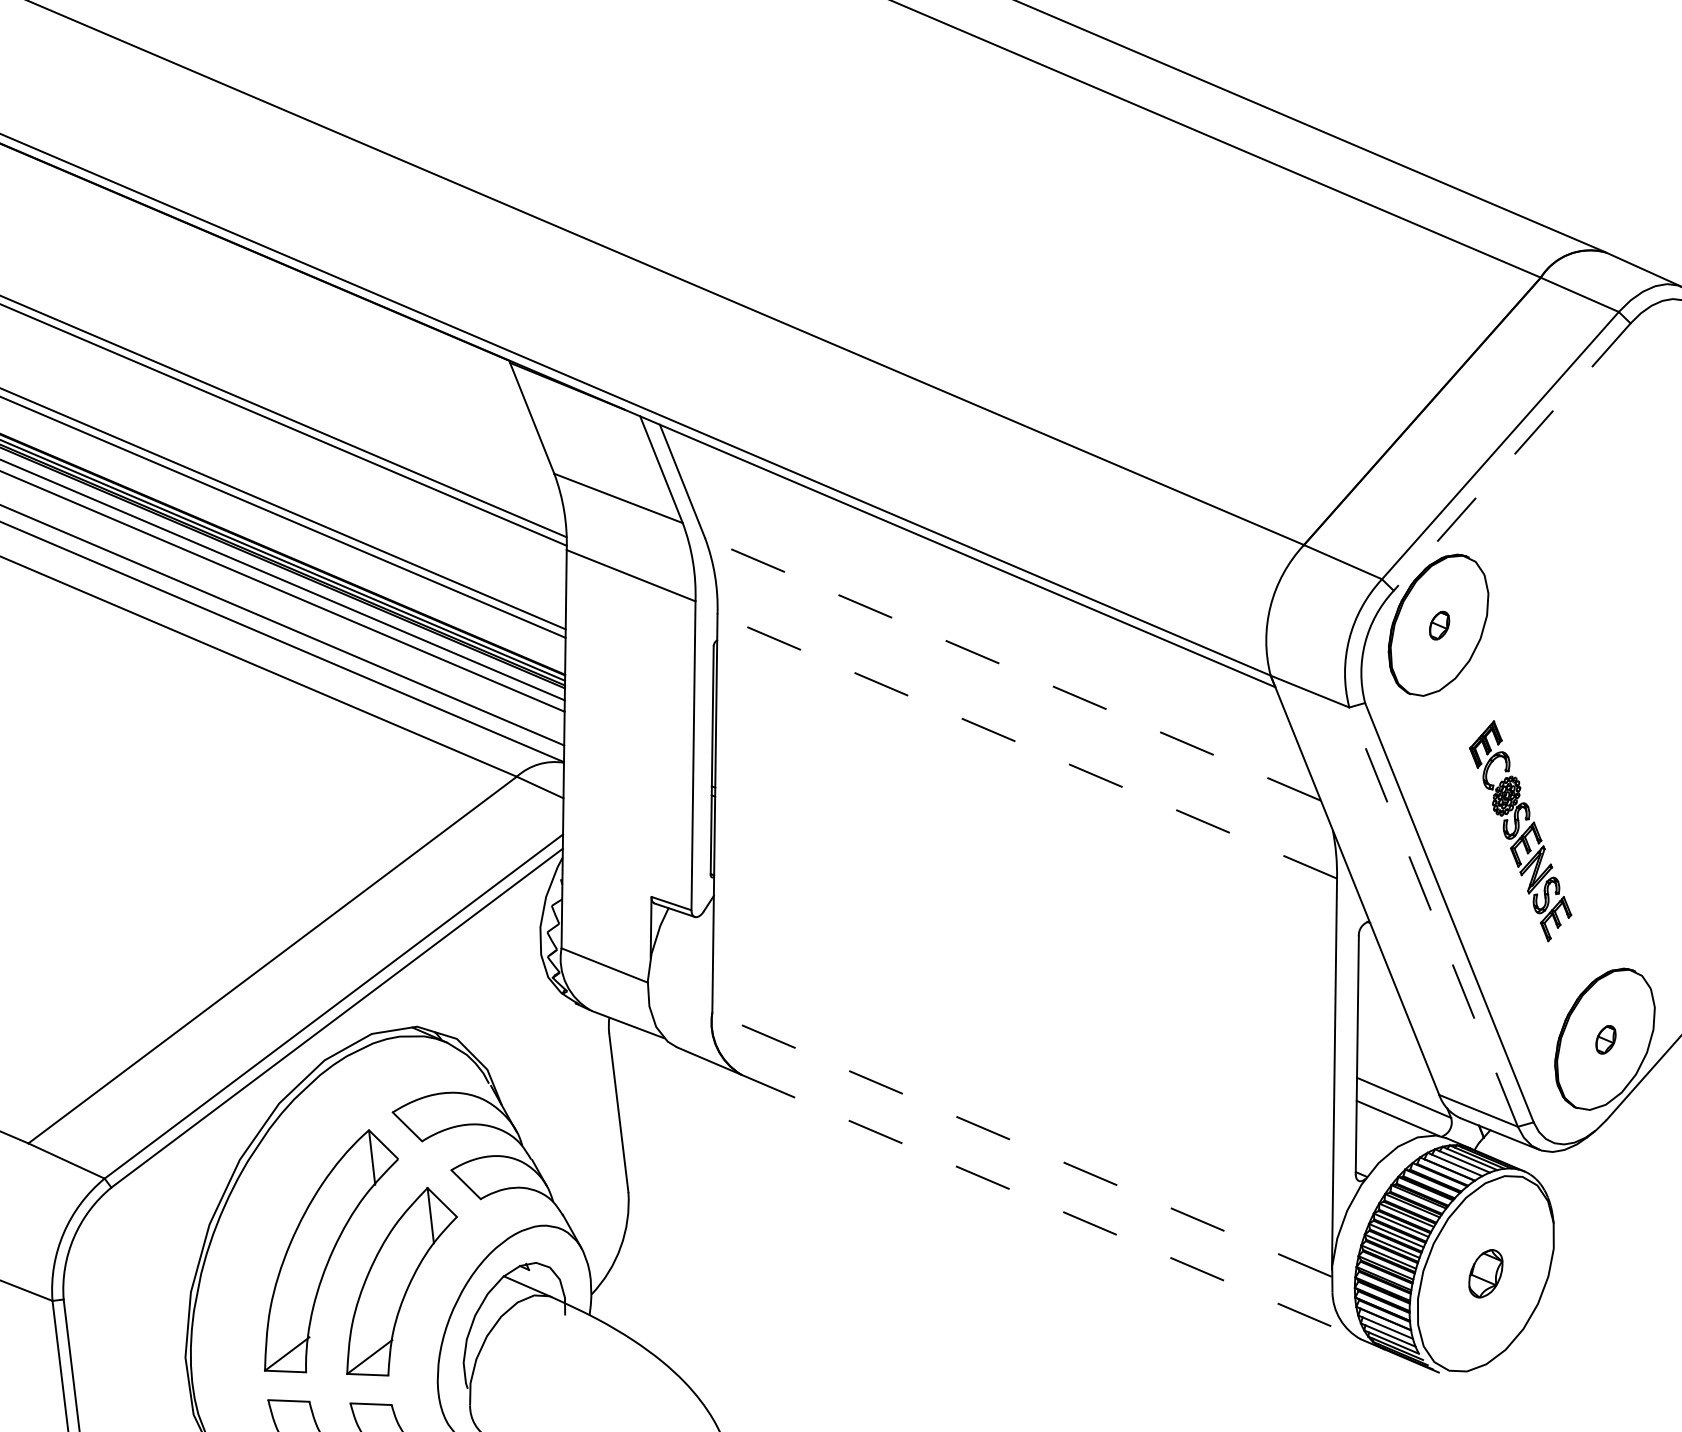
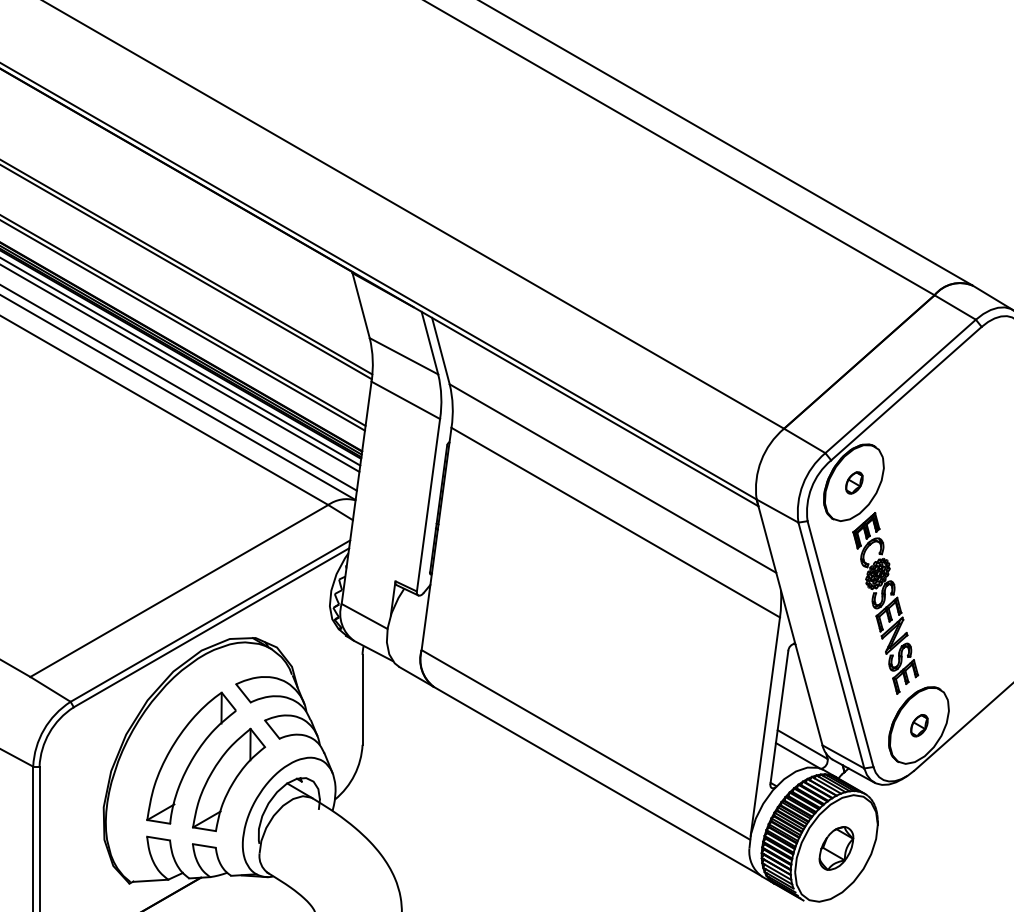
line: (1512, 456) -> (906, 393), dashed -> solid
part: (1439, 624) -> (854, 482), size x1.43
line: (1012, 669) -> (612, 478), dashed -> solid
line: (1026, 746) -> (615, 522), dashed -> solid
part: (1520, 831) -> (885, 603), size x1.43
line: (1433, 917) -> (831, 645), dashed -> solid
part: (1606, 1039) -> (919, 725), size x1.43
line: (1021, 1144) -> (585, 744), dashed -> solid
line: (1050, 1206) -> (597, 781), dashed -> solid
part: (1485, 1273) -> (836, 848), size x1.67

